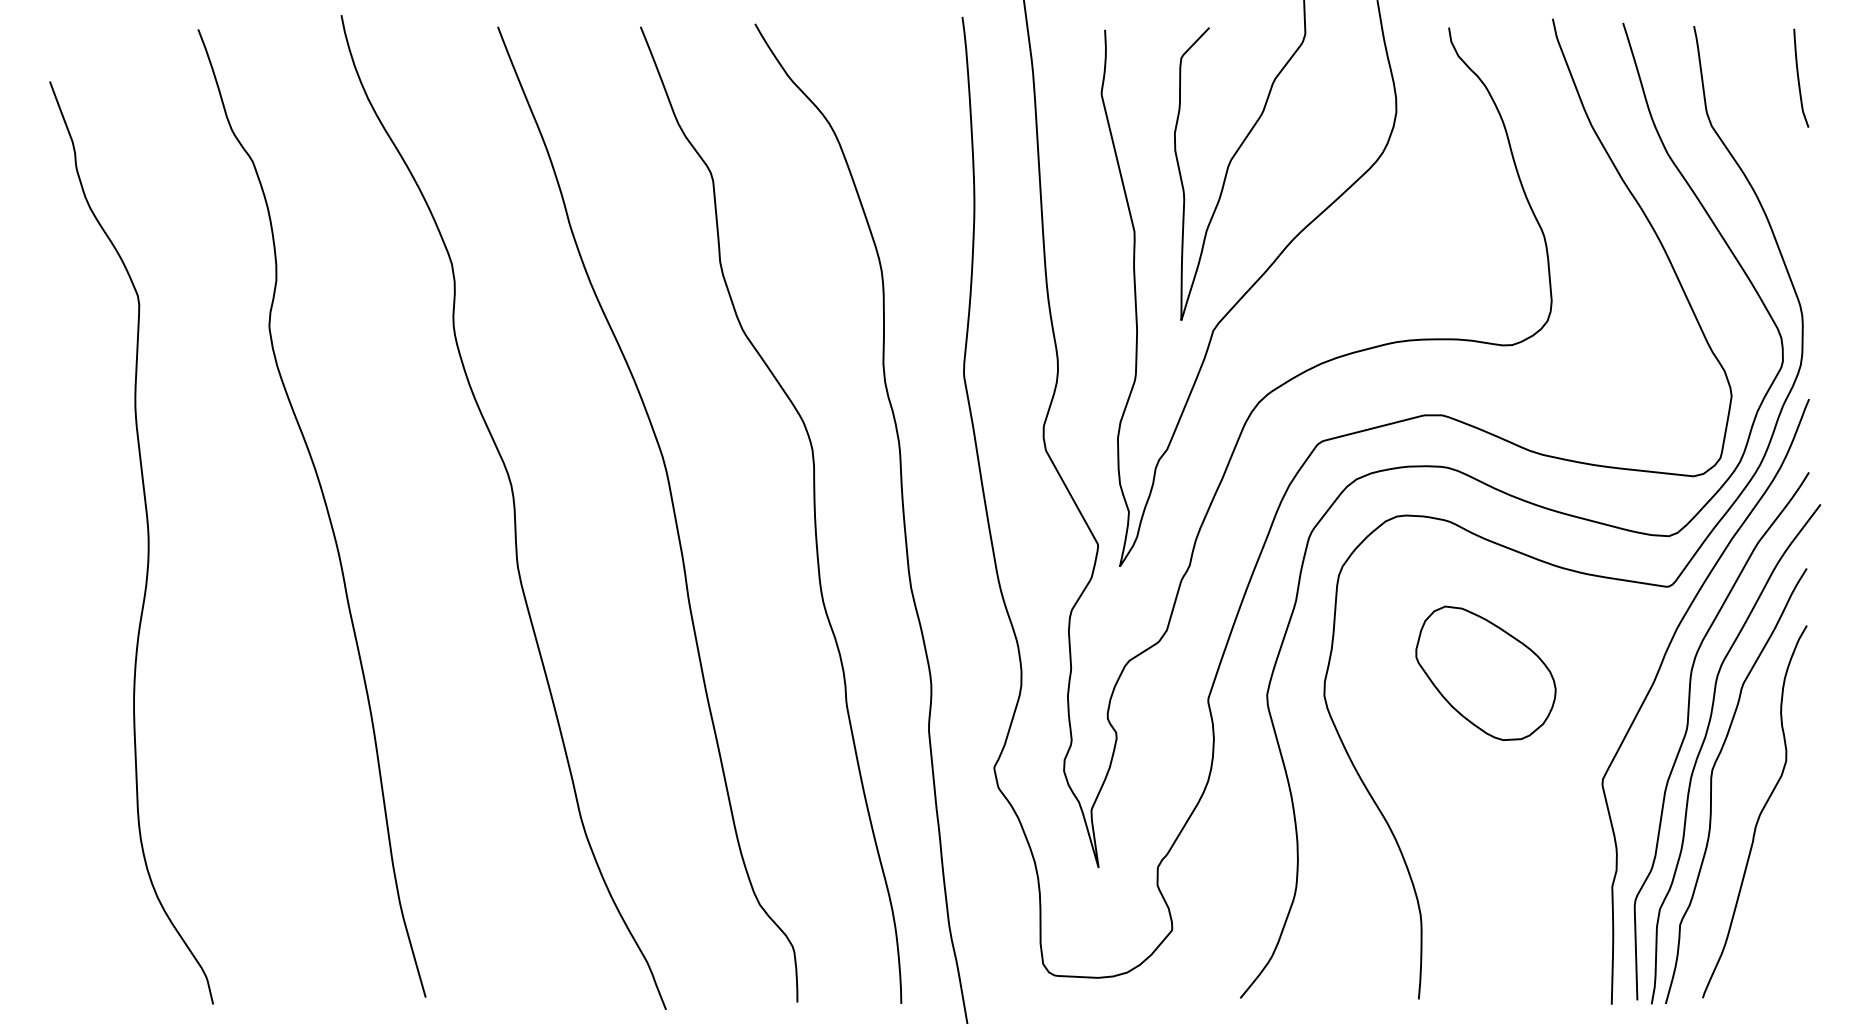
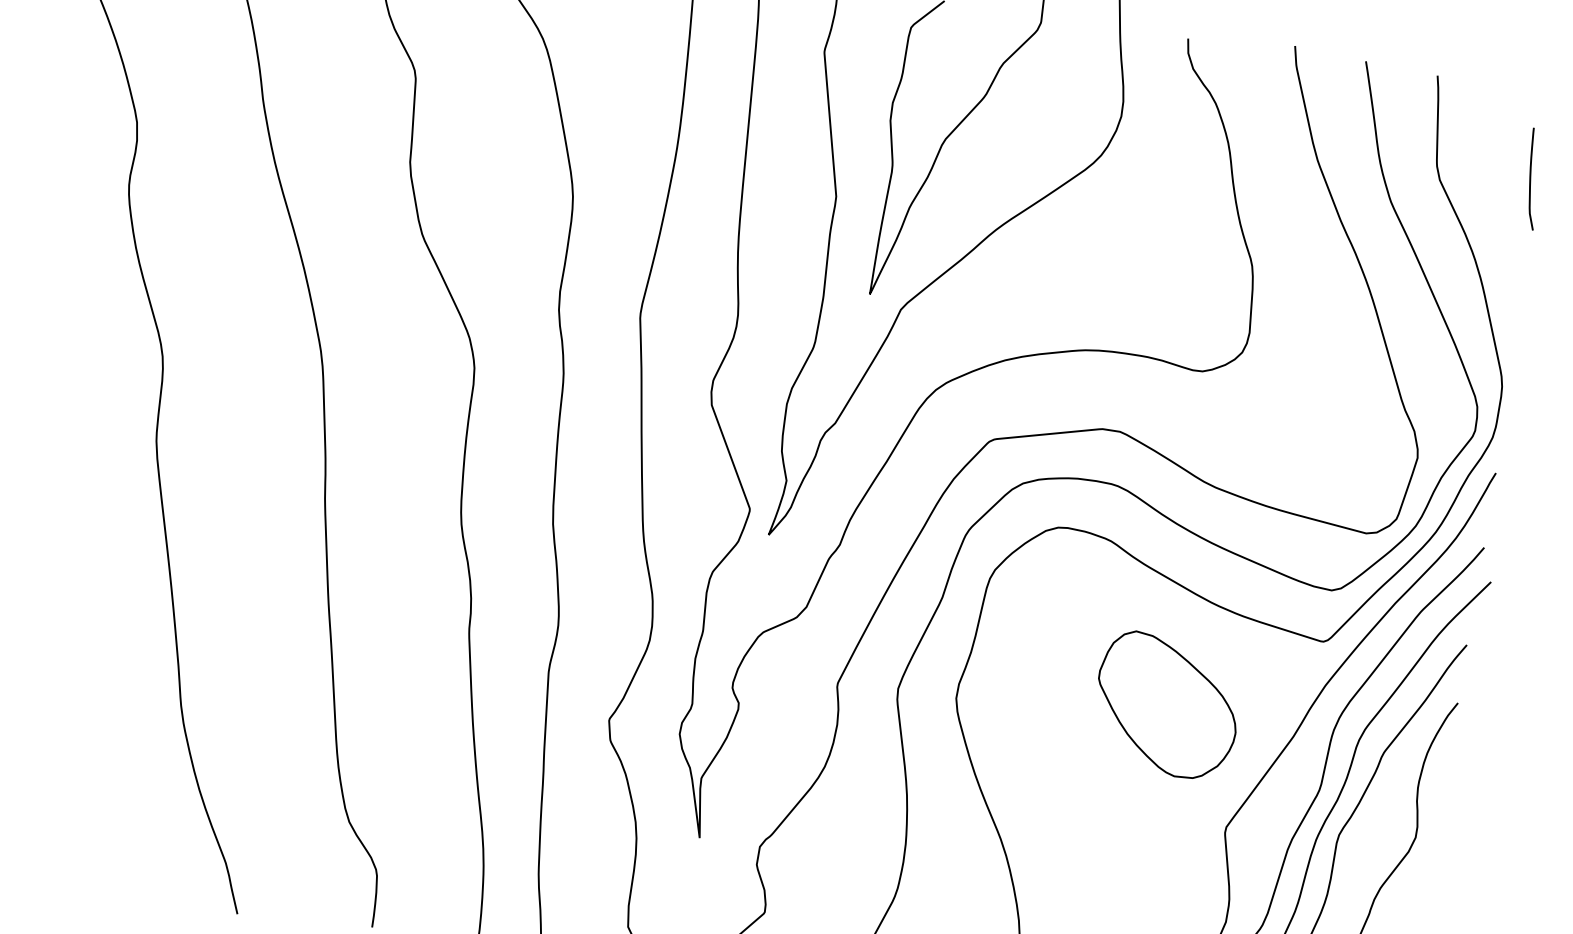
curve: (1799, 77) -> (1531, 178), moved
part: (1485, 672) -> (1166, 704), moved

